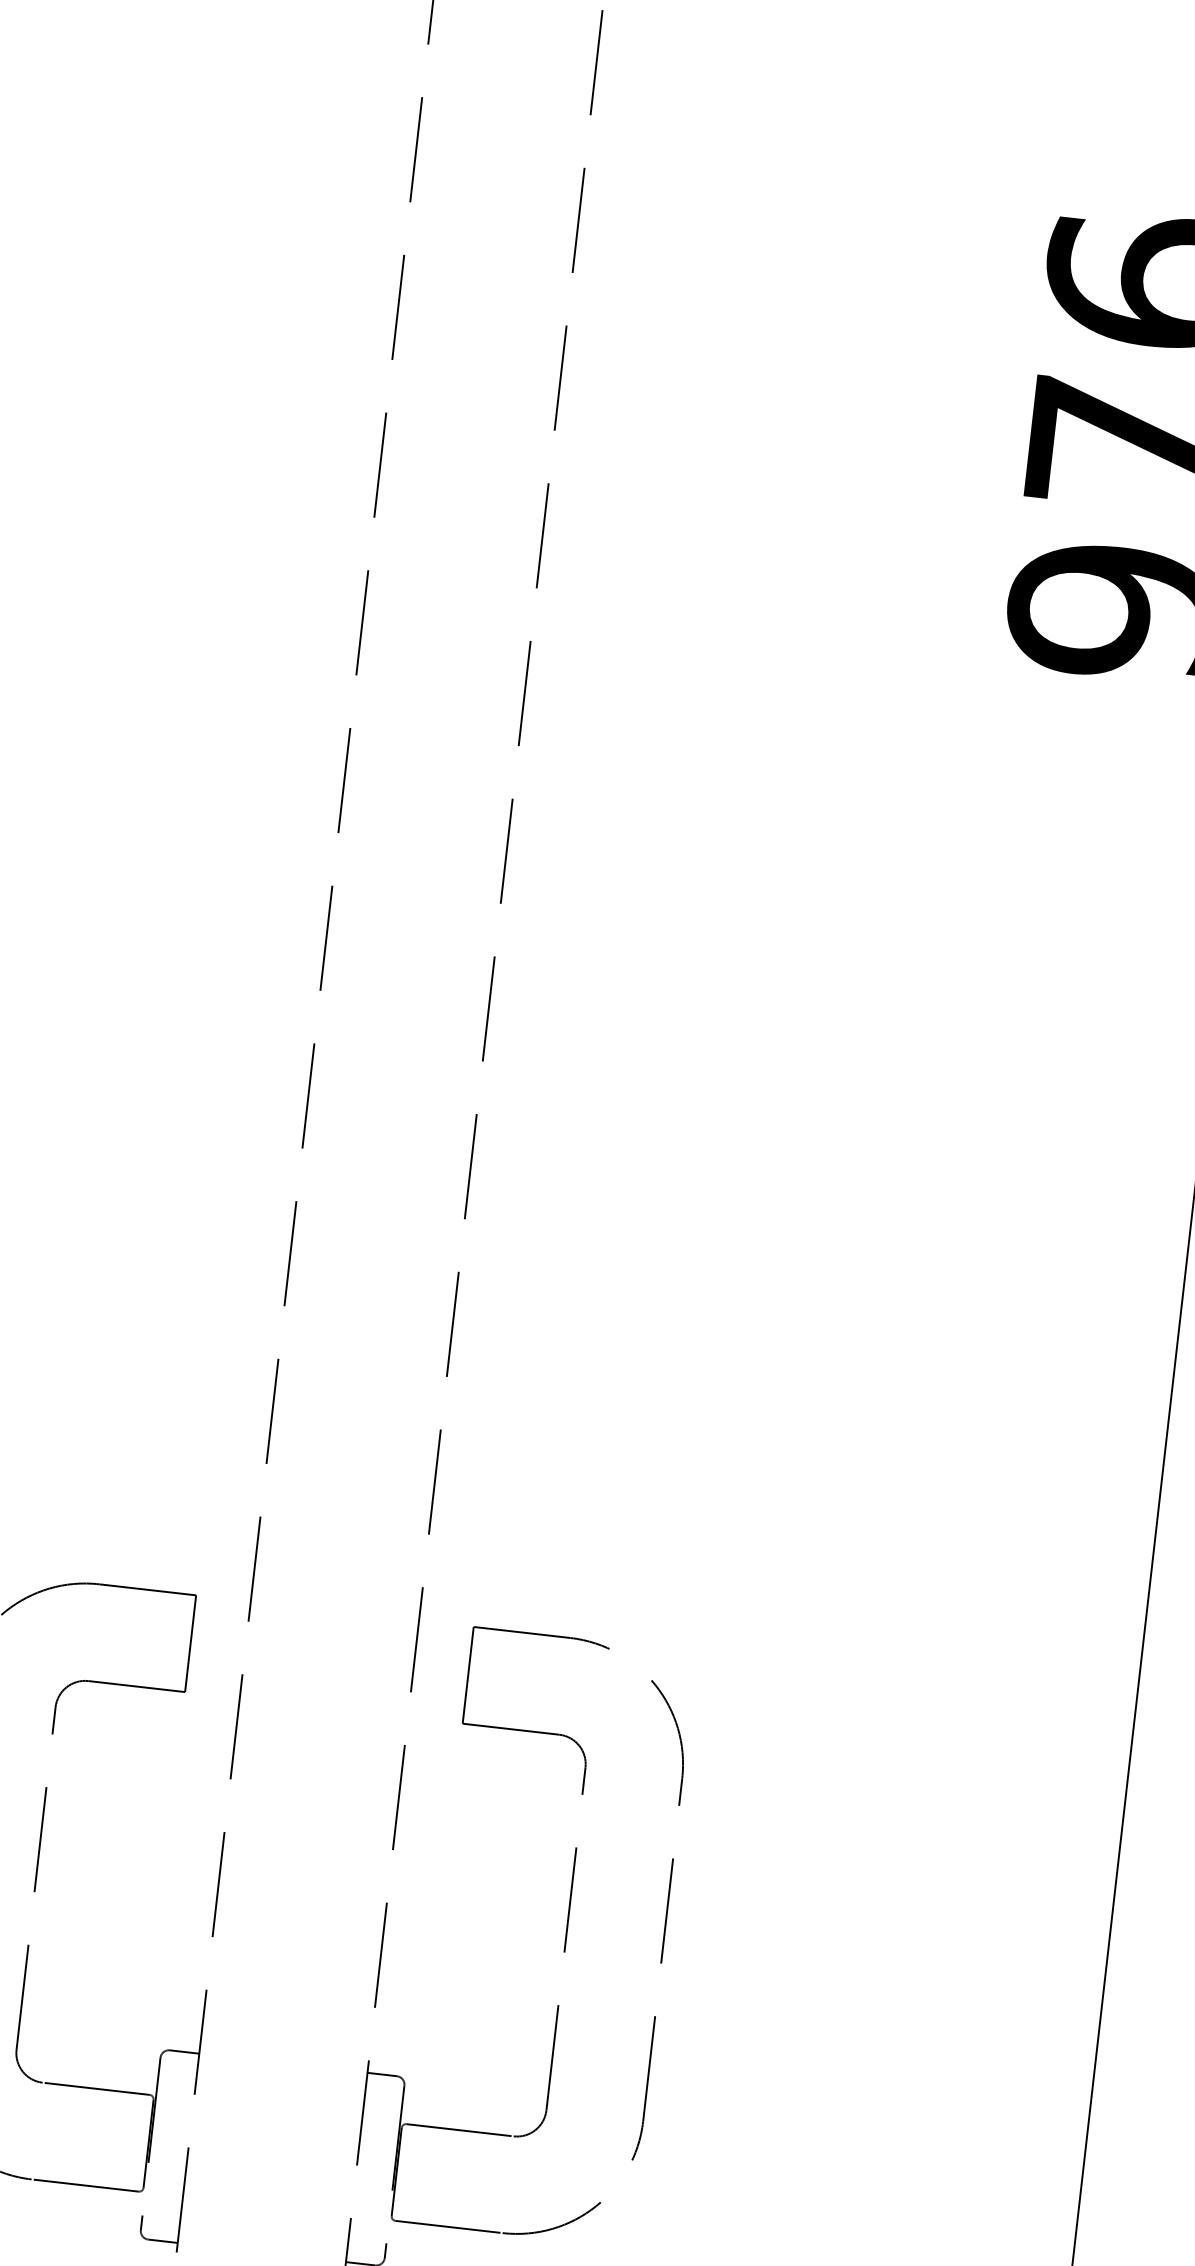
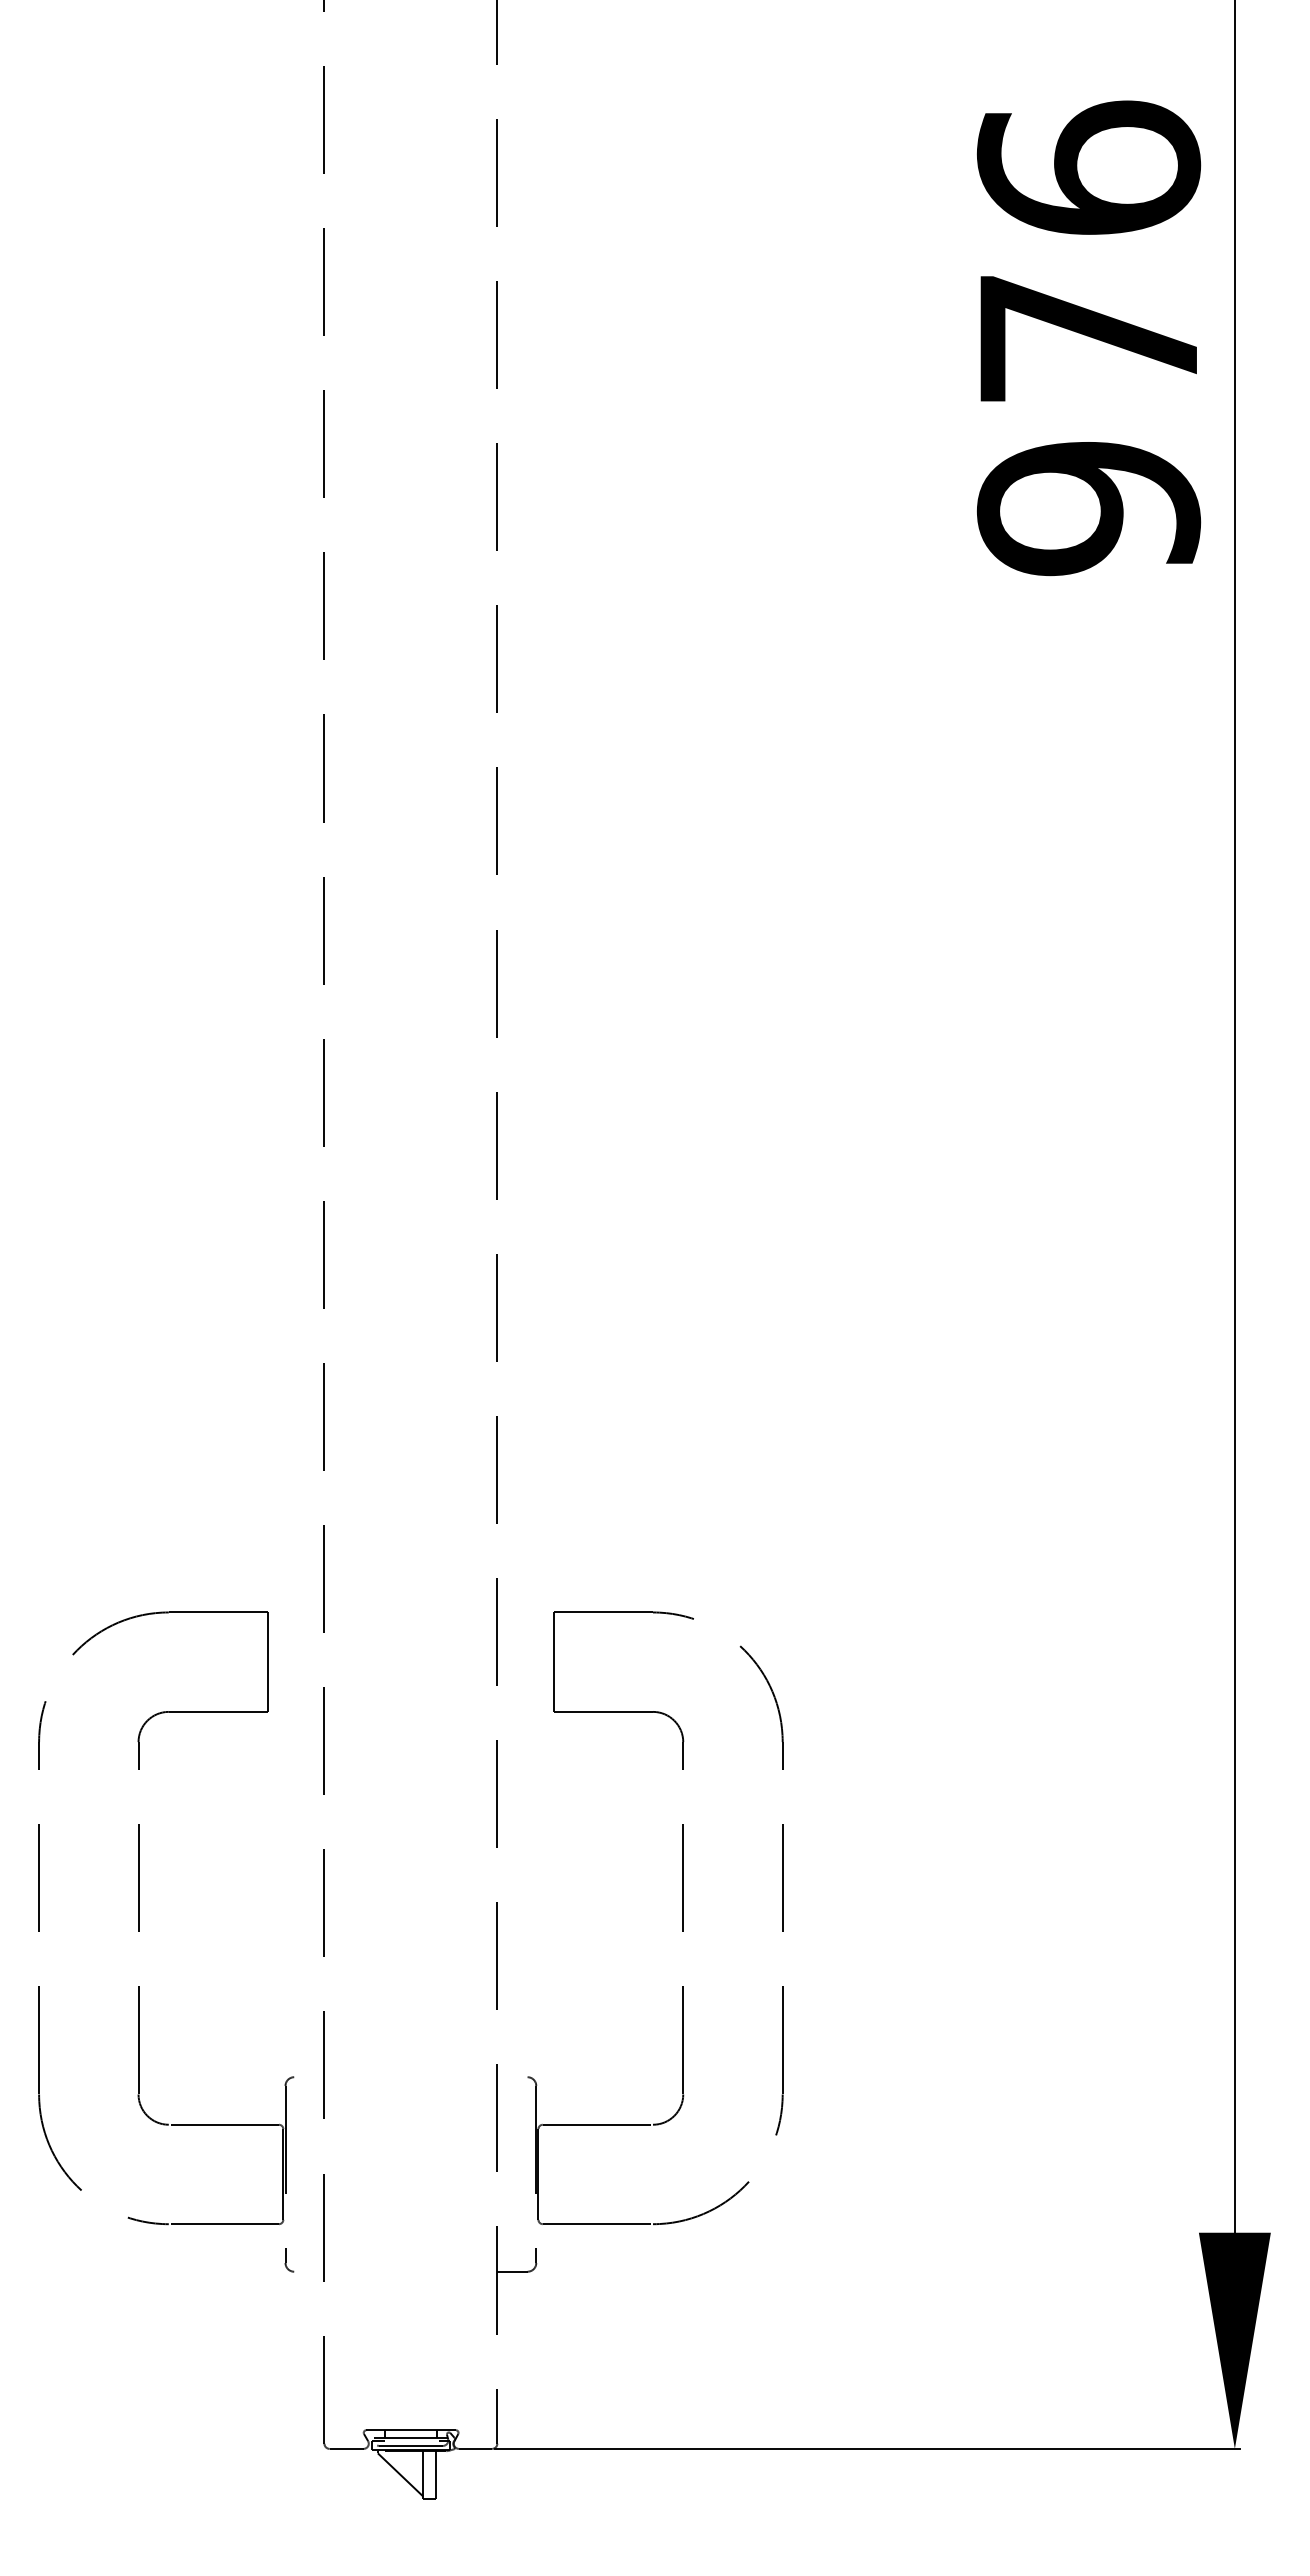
line: (184, 2052) -> (309, 2077), removed
line: (382, 2074) -> (512, 2077), removed
line: (163, 2241) -> (309, 2271), removed

